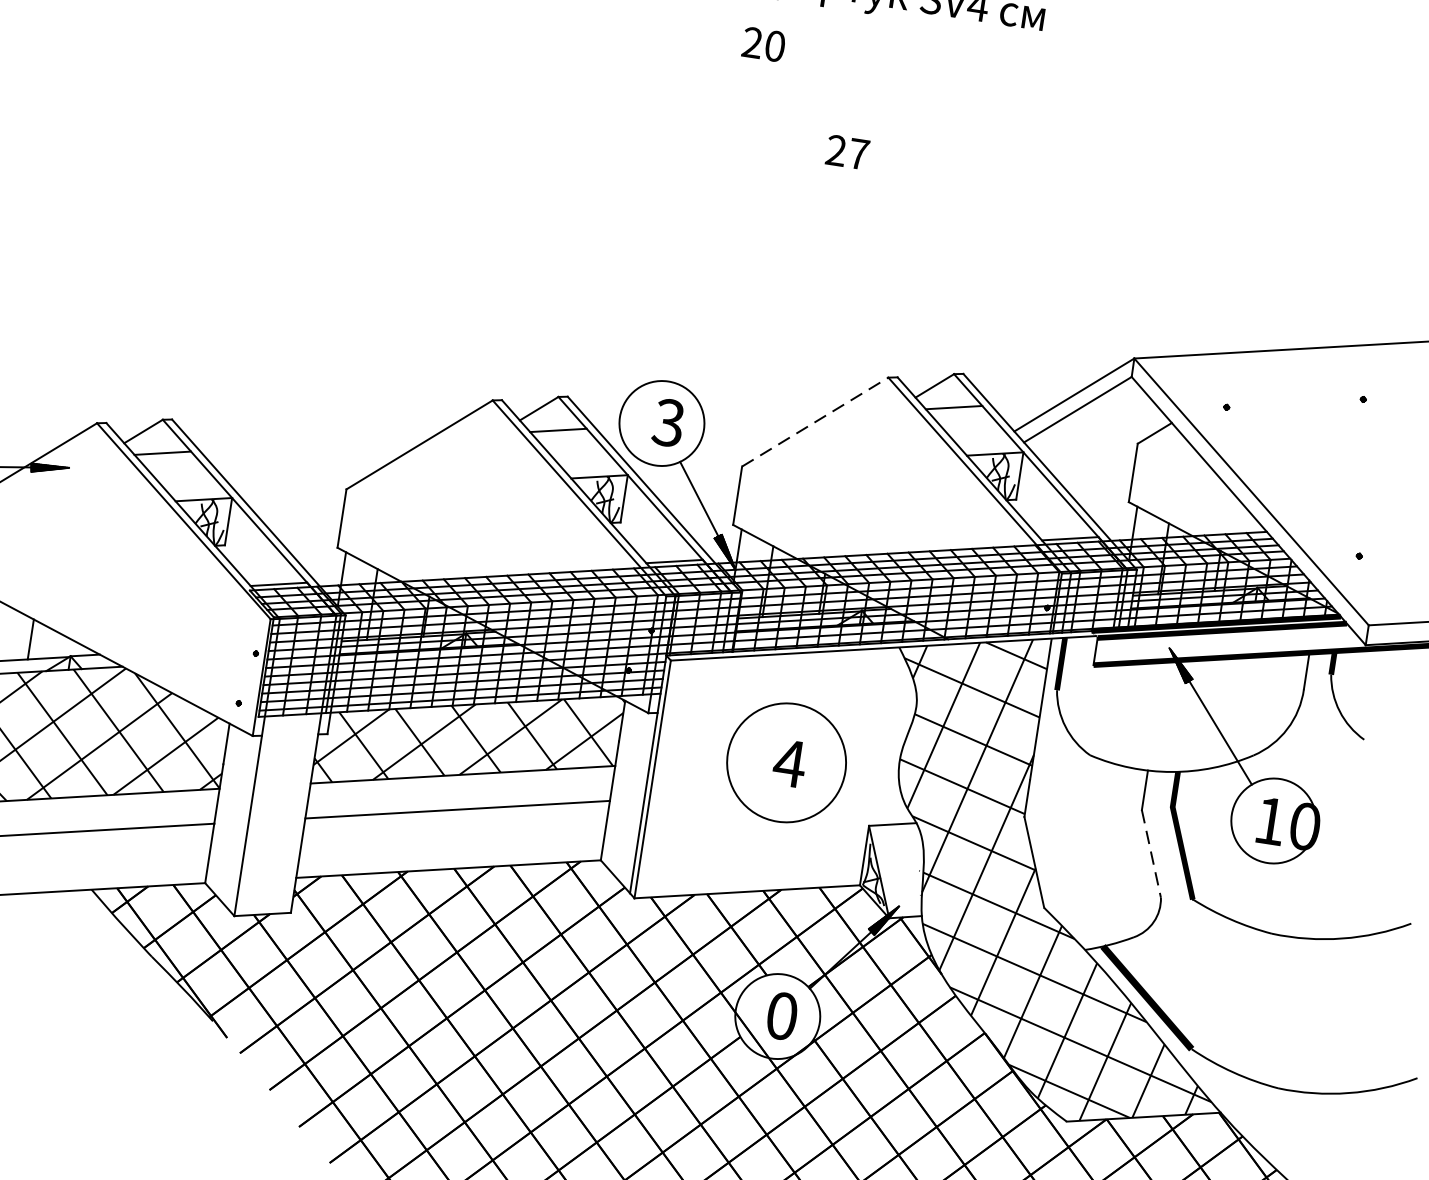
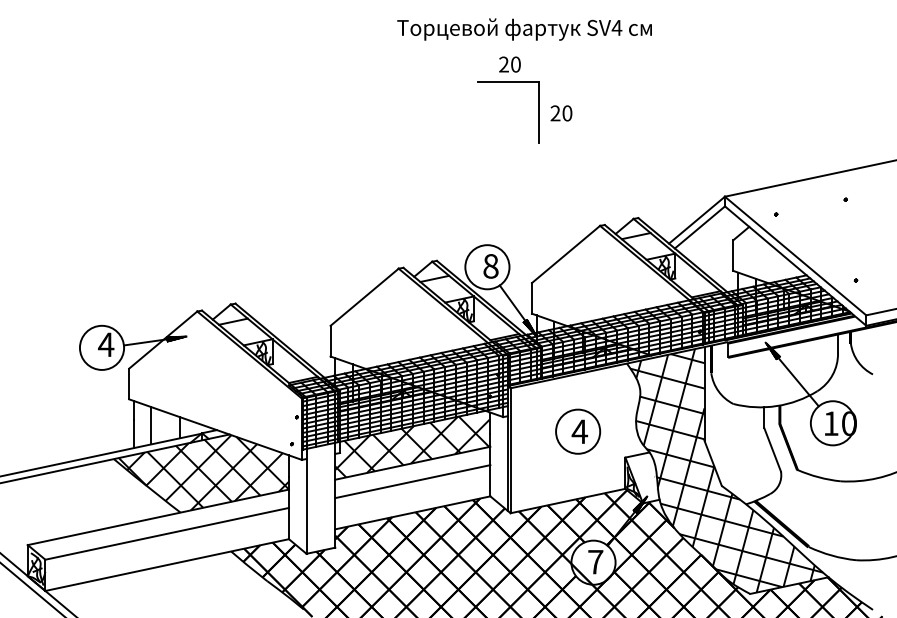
part: (755, 78) -> (508, 82), added
text: (859, 154) -> (567, 113), 27 -> 20
line: (816, 422) -> (566, 254), dashed -> solid
text: (668, 423) -> (490, 266), 3 -> 8
circle: (787, 762) -> (578, 431), size x0.71
line: (1150, 855) -> (772, 450), dashed -> solid
text: (781, 1014) -> (595, 561), 0 -> 7

